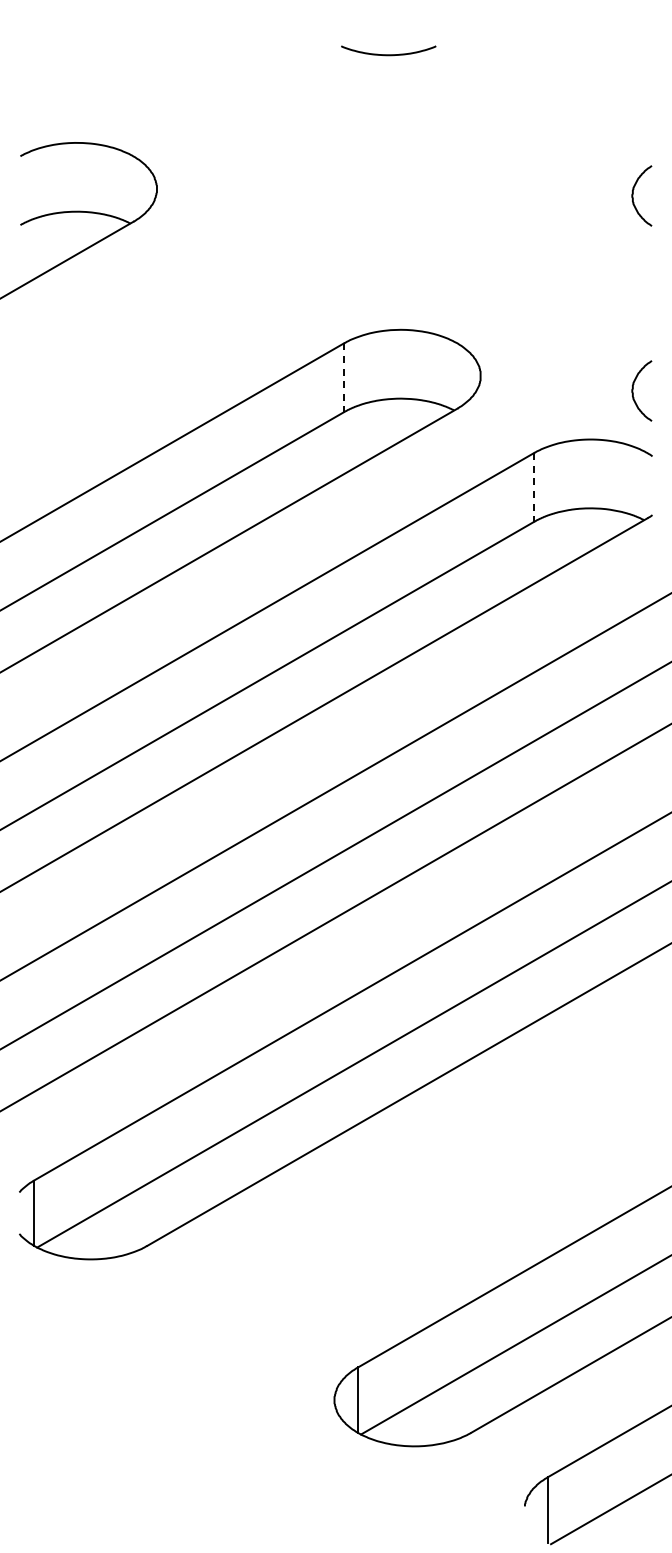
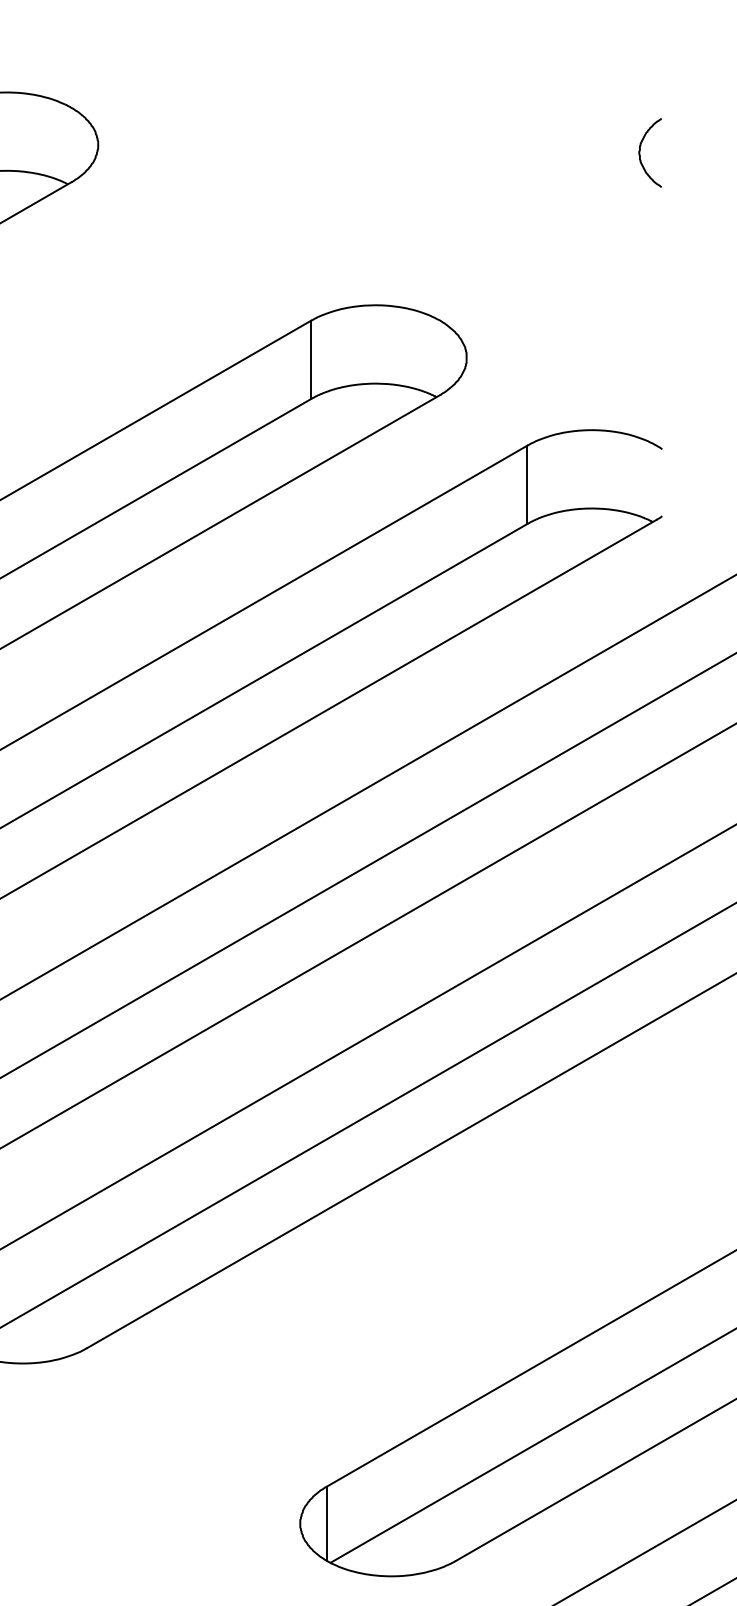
line: (344, 378) -> (311, 360), dashed -> solid
curve: (633, 390) -> (640, 374), removed
line: (534, 487) -> (527, 484), dashed -> solid

